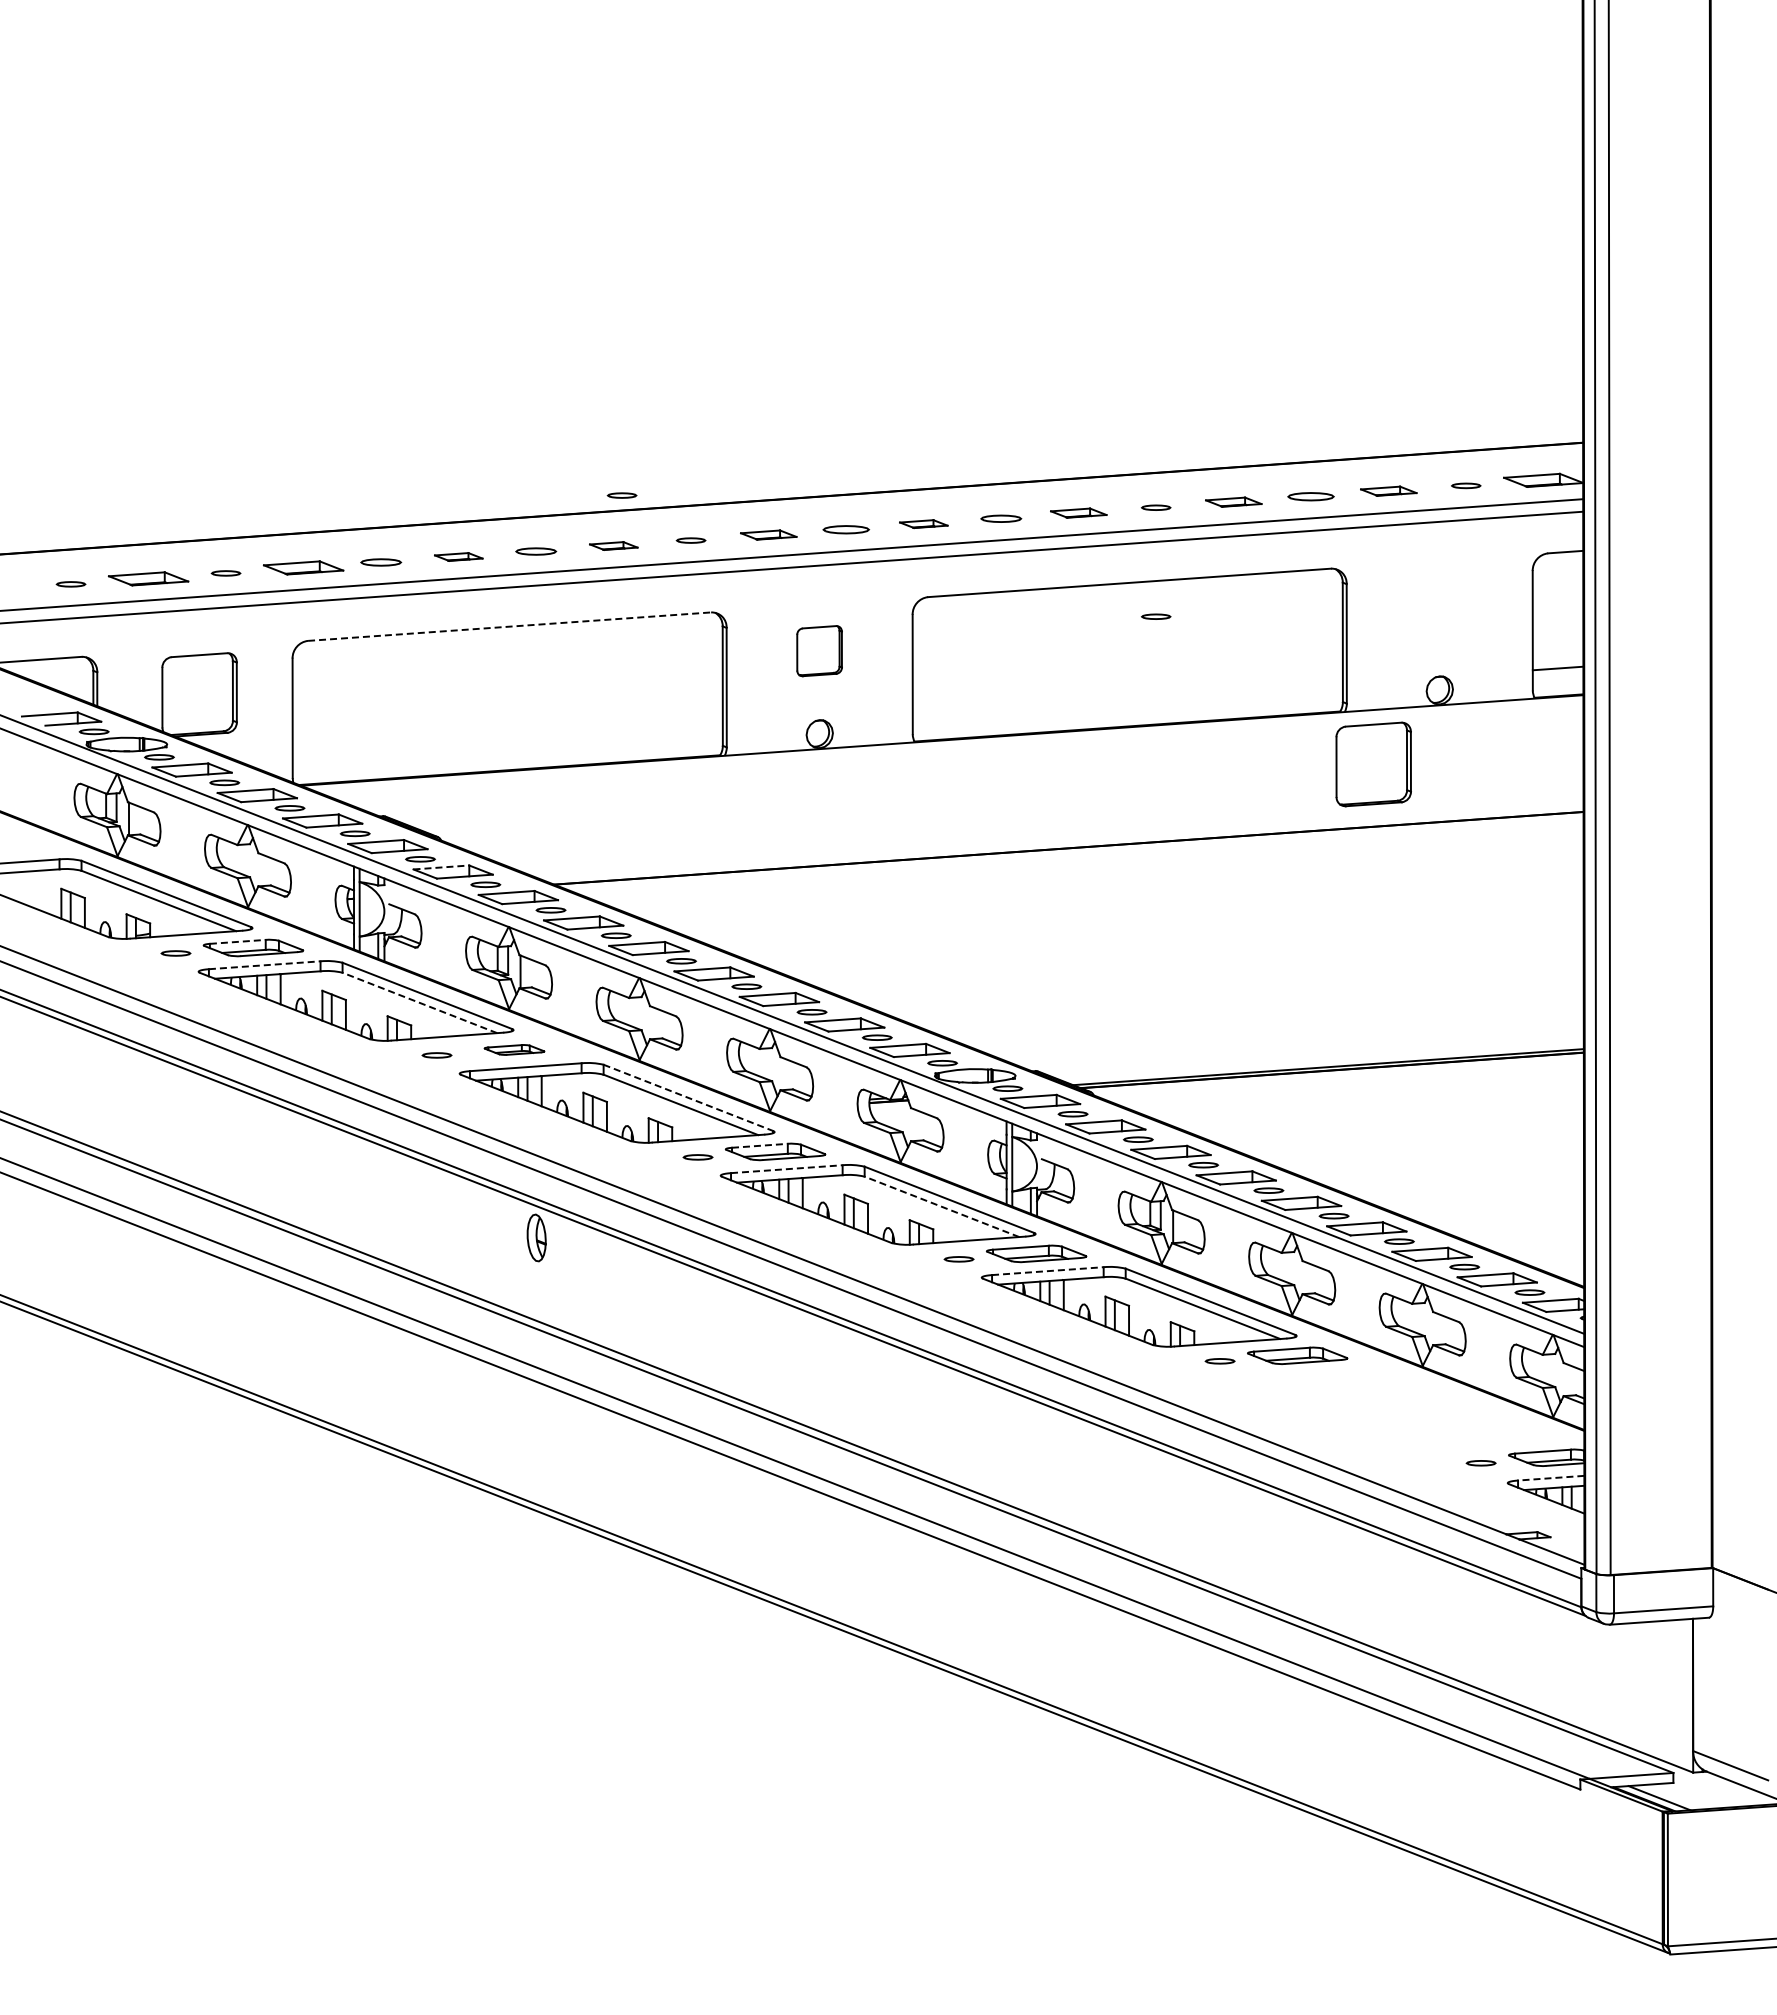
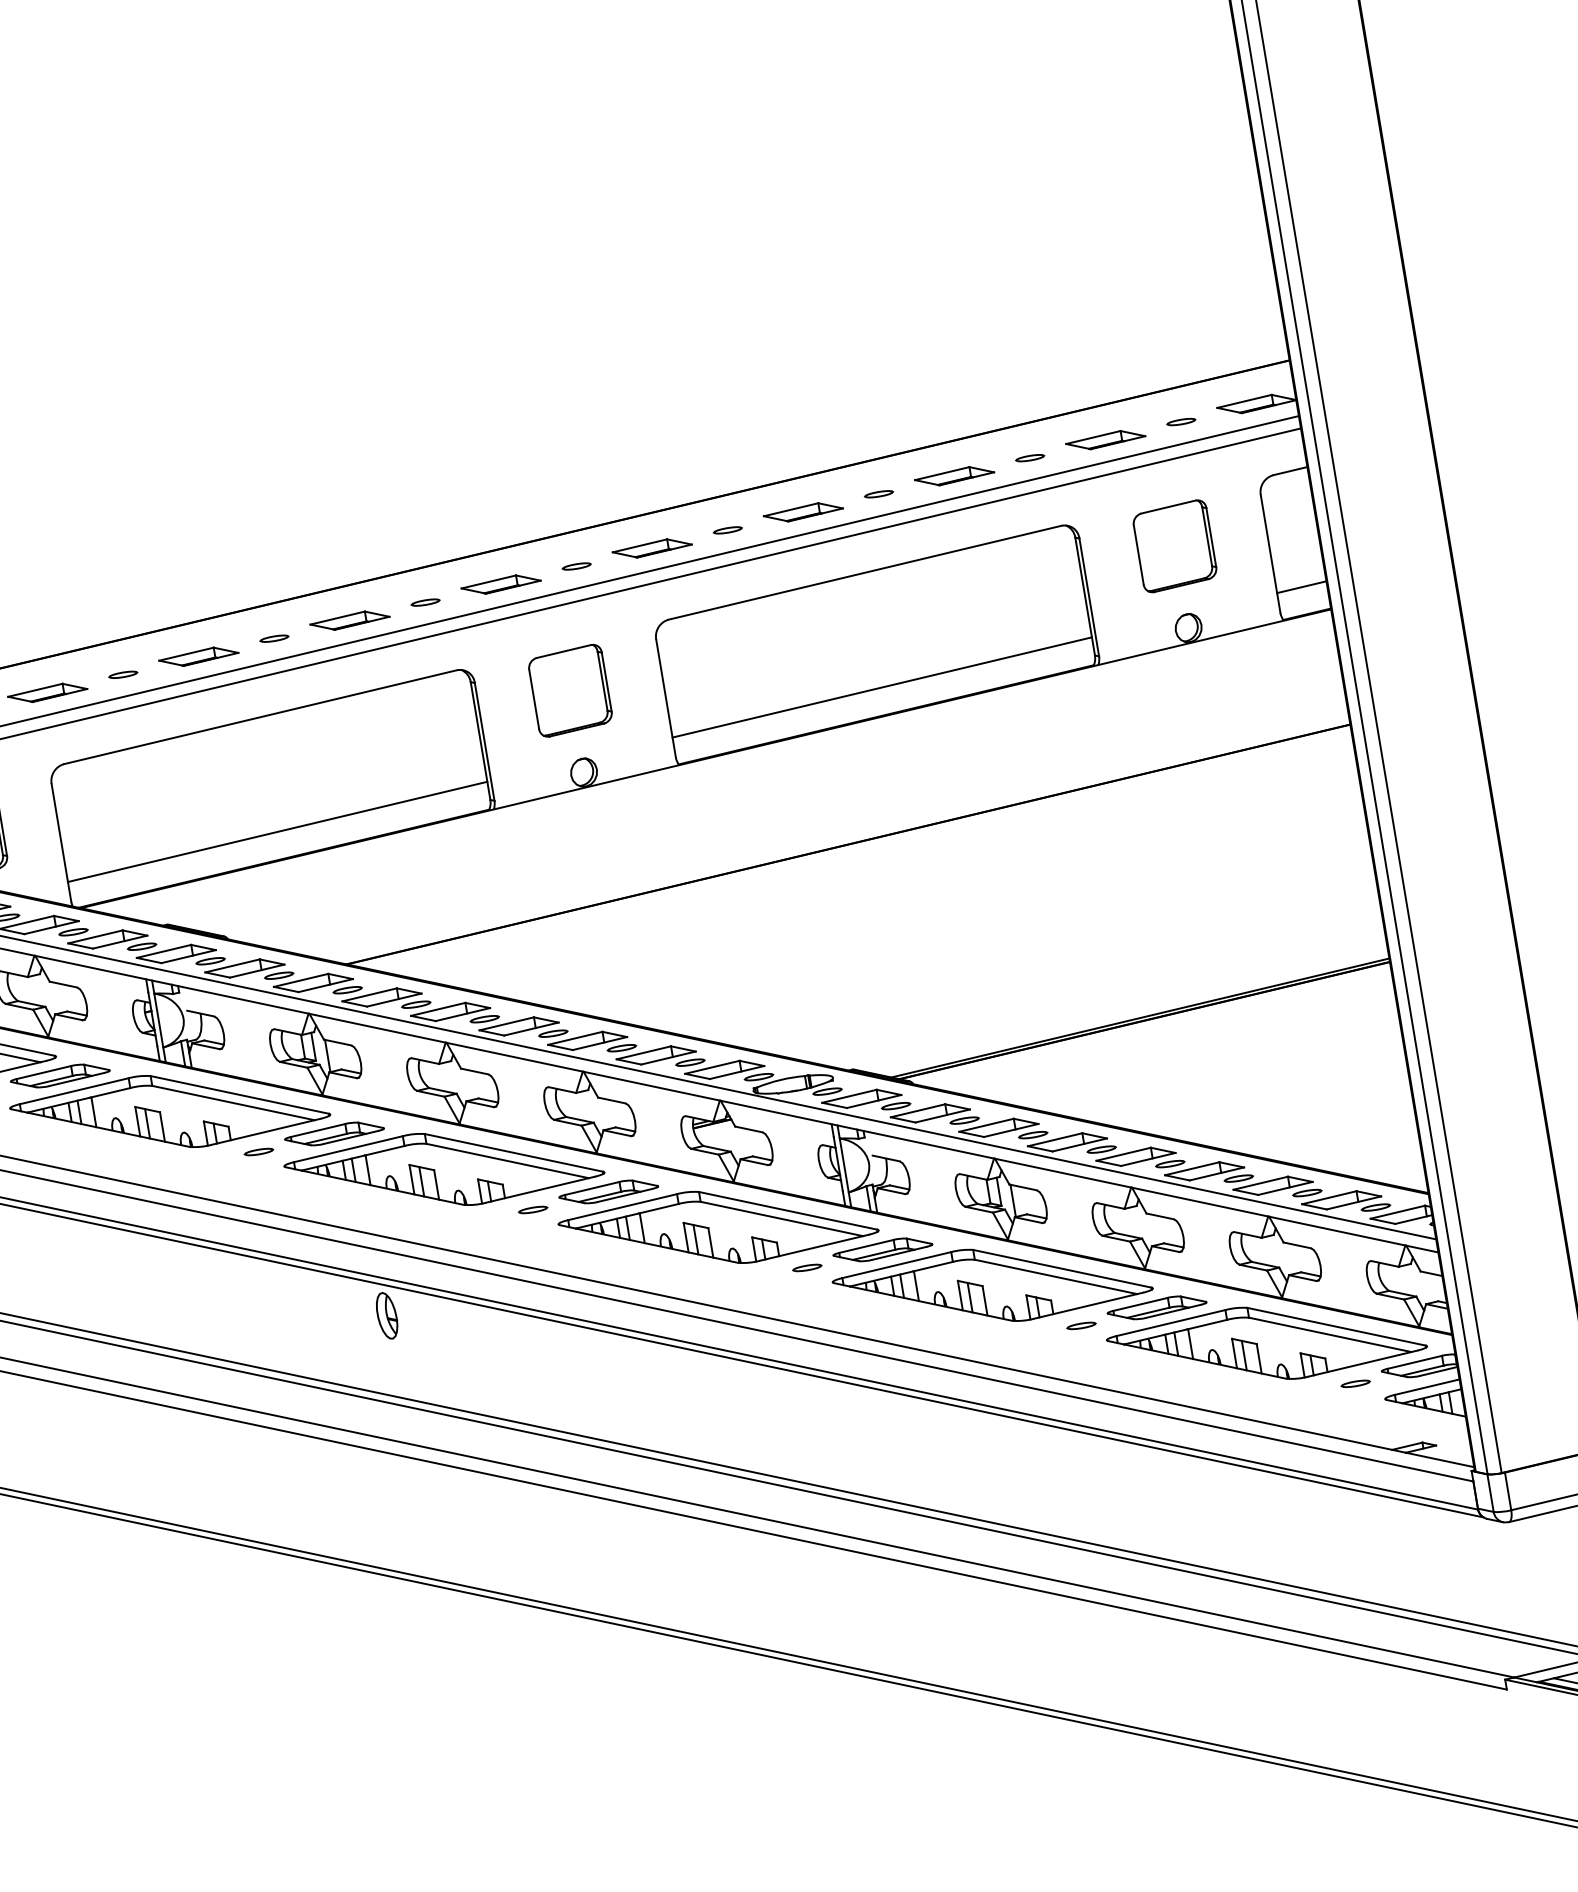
part: (1388, 490) -> (1105, 439), size x1.43
part: (621, 495) -> (349, 569), removed
part: (1311, 496) -> (1030, 457), size x0.62
part: (1233, 501) -> (954, 475), size x1.43
part: (1078, 512) -> (803, 511), size x1.43
part: (1000, 518) -> (727, 530), size x0.71
part: (923, 523) -> (652, 547), size x1.67
part: (845, 529) -> (576, 566), size x0.62
part: (768, 534) -> (500, 583), size x1.43
part: (613, 545) -> (349, 620), size x1.67
part: (535, 551) -> (273, 638), size x0.71
part: (458, 556) -> (198, 656), size x1.67
part: (380, 562) -> (122, 674), size x0.71
part: (1155, 616) -> (896, 601), removed
line: (510, 626) -> (261, 716), dashed -> solid
part: (819, 650) -> (570, 690), size x1.67
line: (1127, 698) -> (881, 687), added
line: (507, 742) -> (277, 831), added
part: (1373, 764) -> (1174, 546), moved
line: (441, 867) -> (232, 965), dashed -> solid
line: (237, 941) -> (43, 1072), dashed -> solid
line: (264, 965) -> (74, 1091), dashed -> solid
line: (419, 1002) -> (233, 1102), dashed -> solid
part: (514, 1049) -> (334, 1133), size x1.67
line: (688, 1098) -> (514, 1153), dashed -> solid
line: (759, 1145) -> (591, 1188), dashed -> solid
line: (786, 1169) -> (622, 1207), dashed -> solid
line: (941, 1206) -> (781, 1218), dashed -> solid
line: (1047, 1271) -> (896, 1265), dashed -> solid
part: (1399, 1408) -> (1266, 1343), added
line: (1550, 1478) -> (1426, 1387), dashed -> solid

